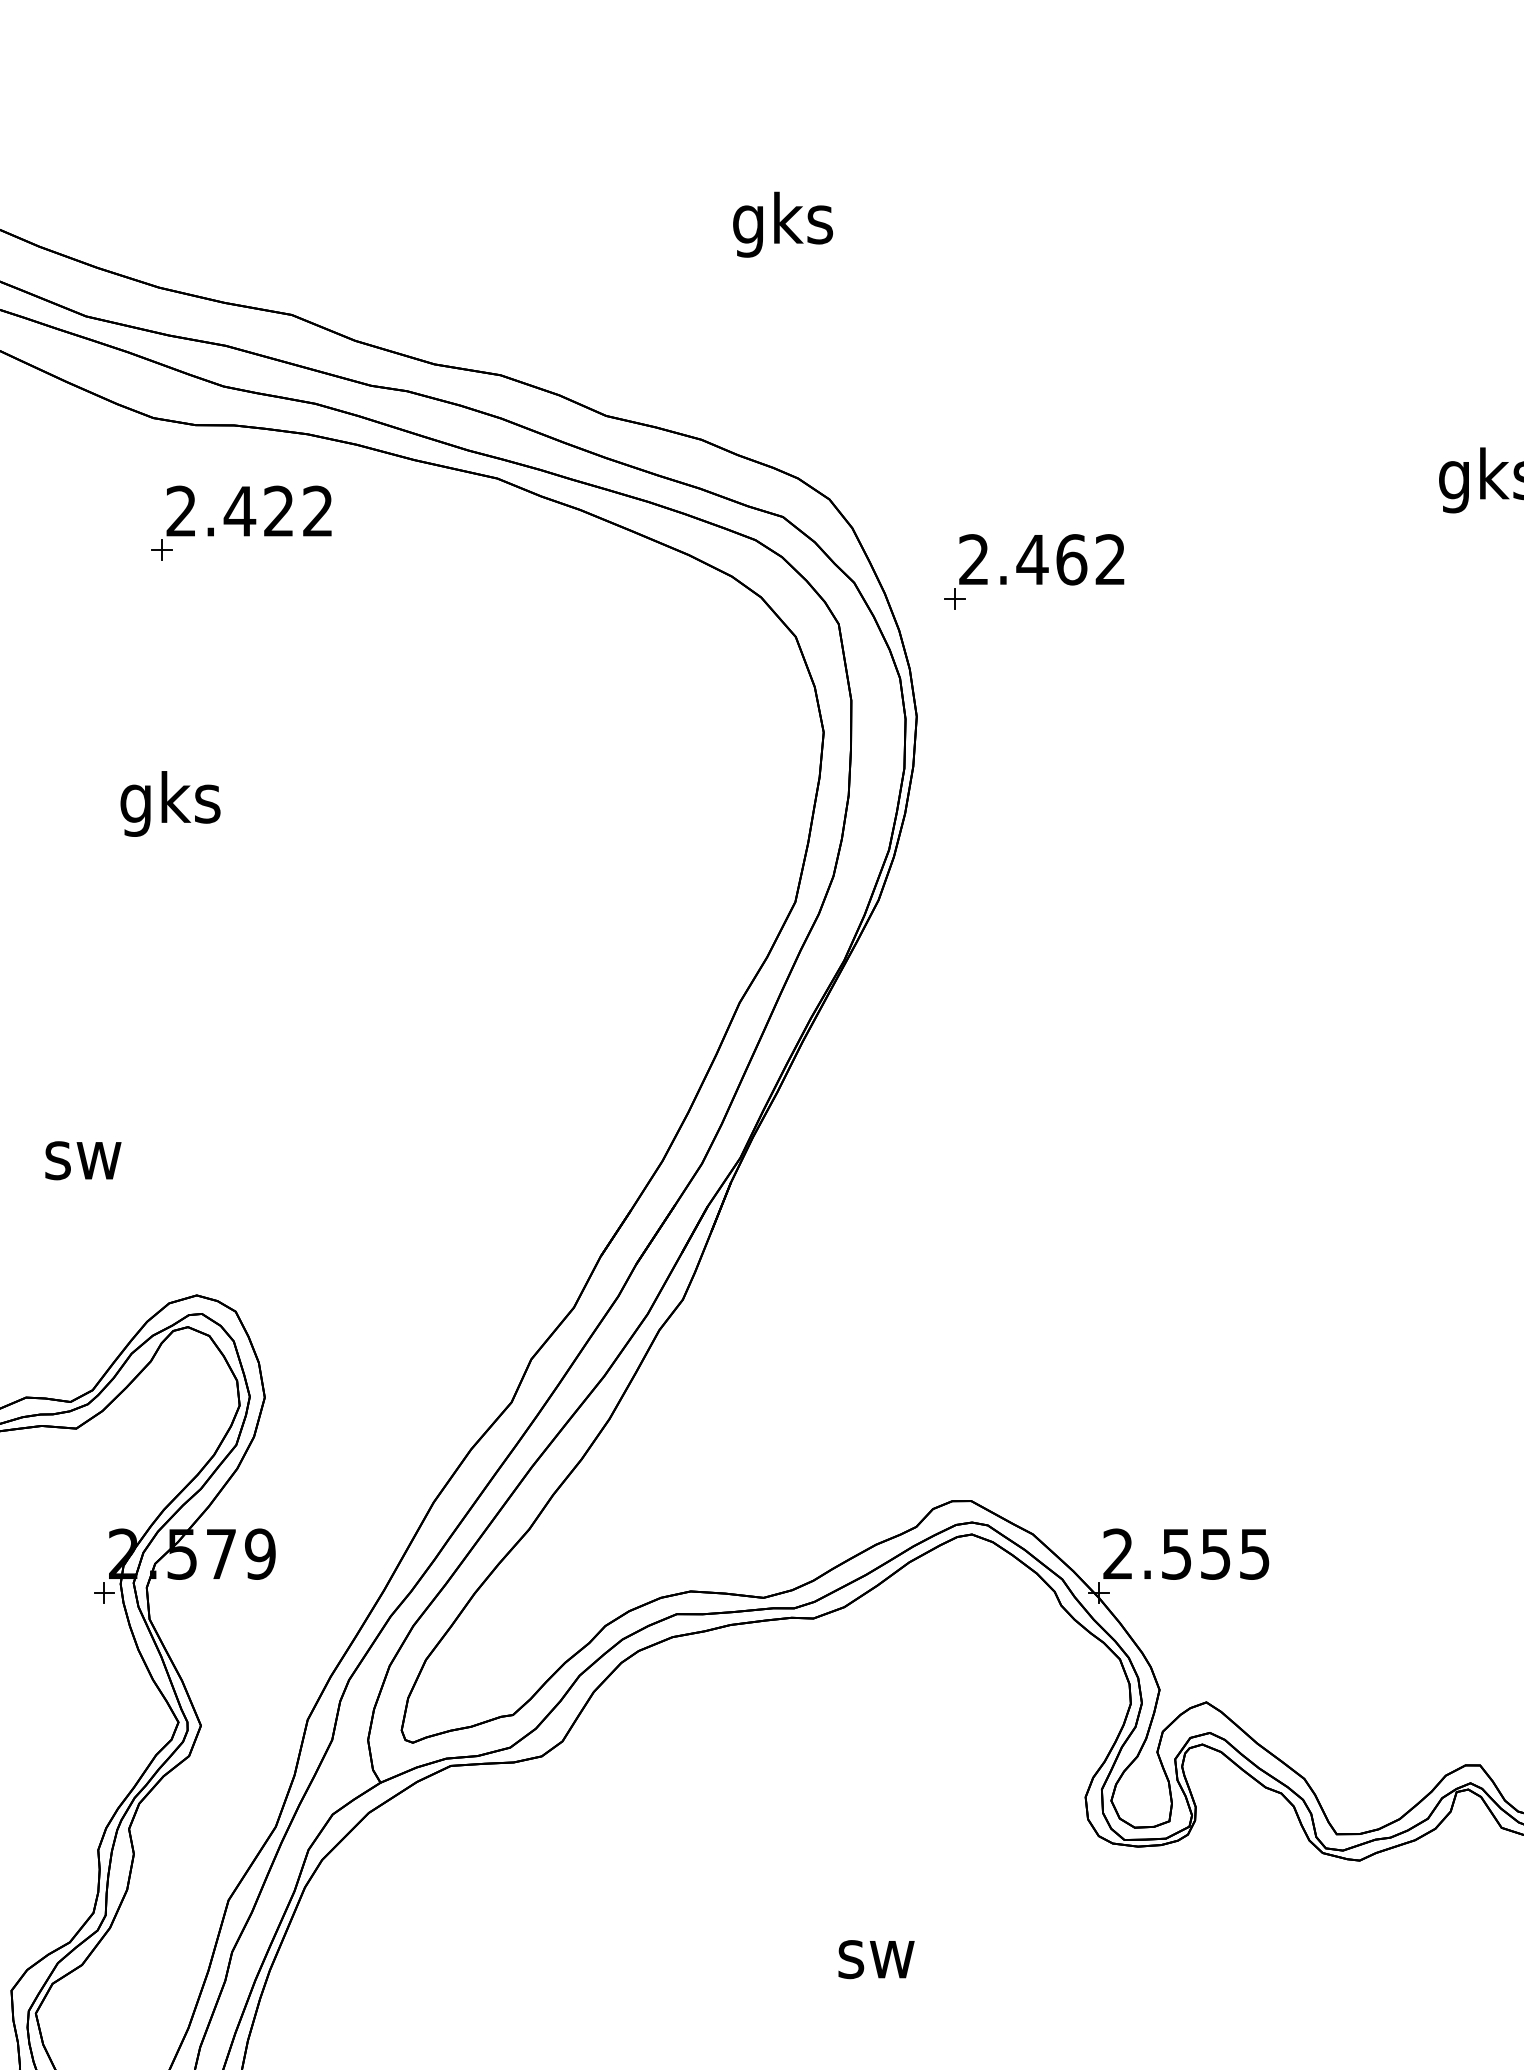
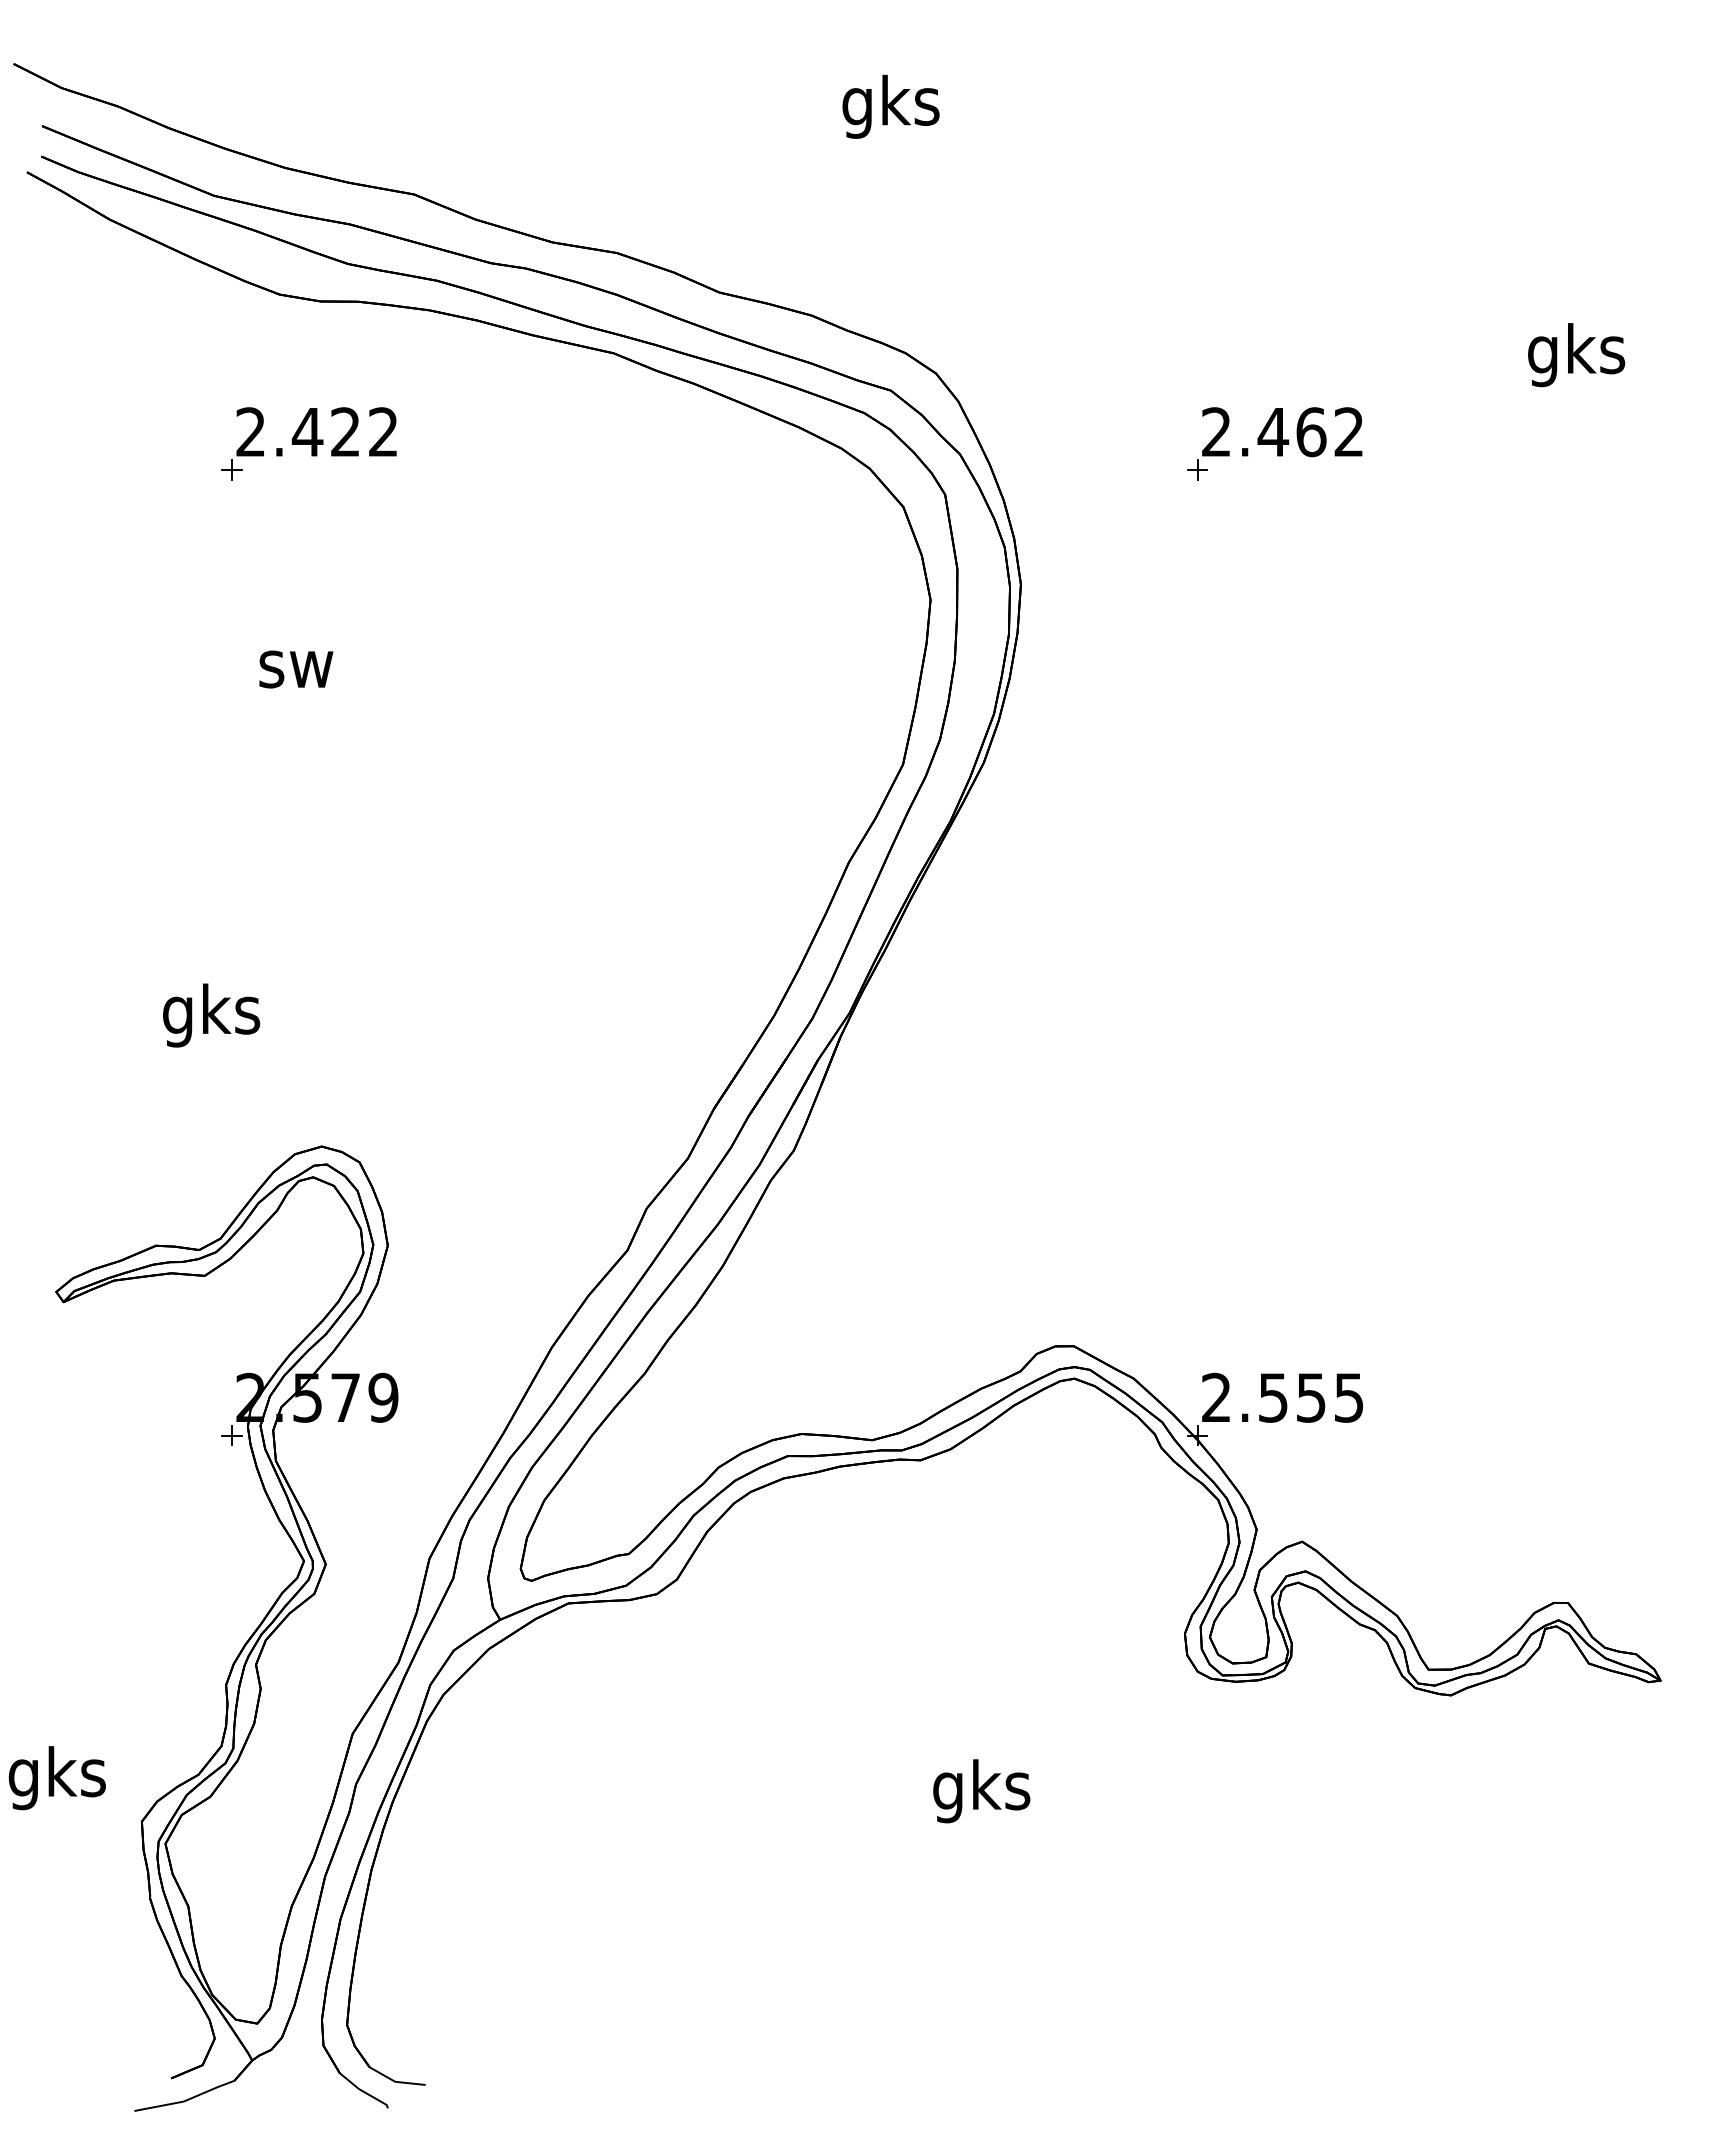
part: (240, 523) -> (308, 443), moved
part: (1033, 571) -> (1274, 443), moved
text: (169, 804) -> (295, 669), gks -> sw
text: (83, 1160) -> (211, 1015), sw -> gks
text: (876, 1959) -> (981, 1791), sw -> gks

